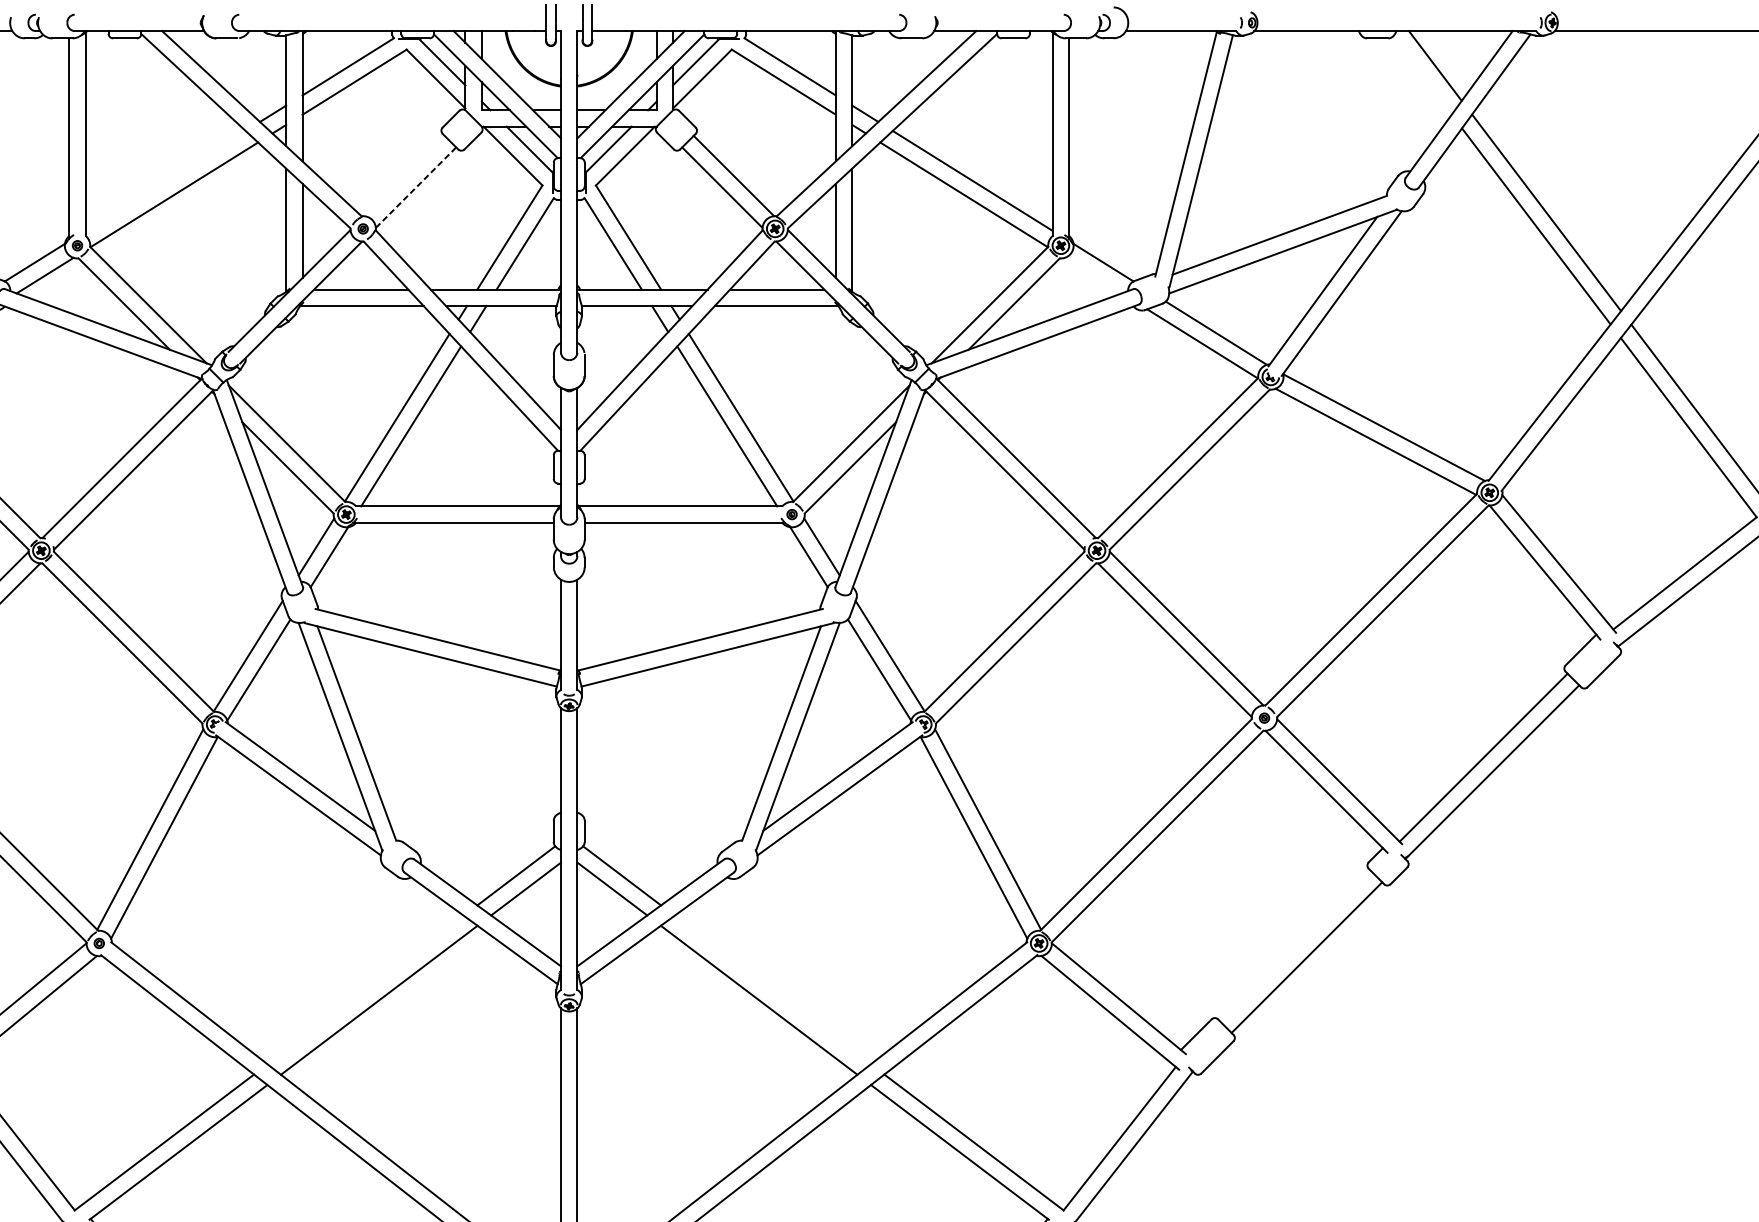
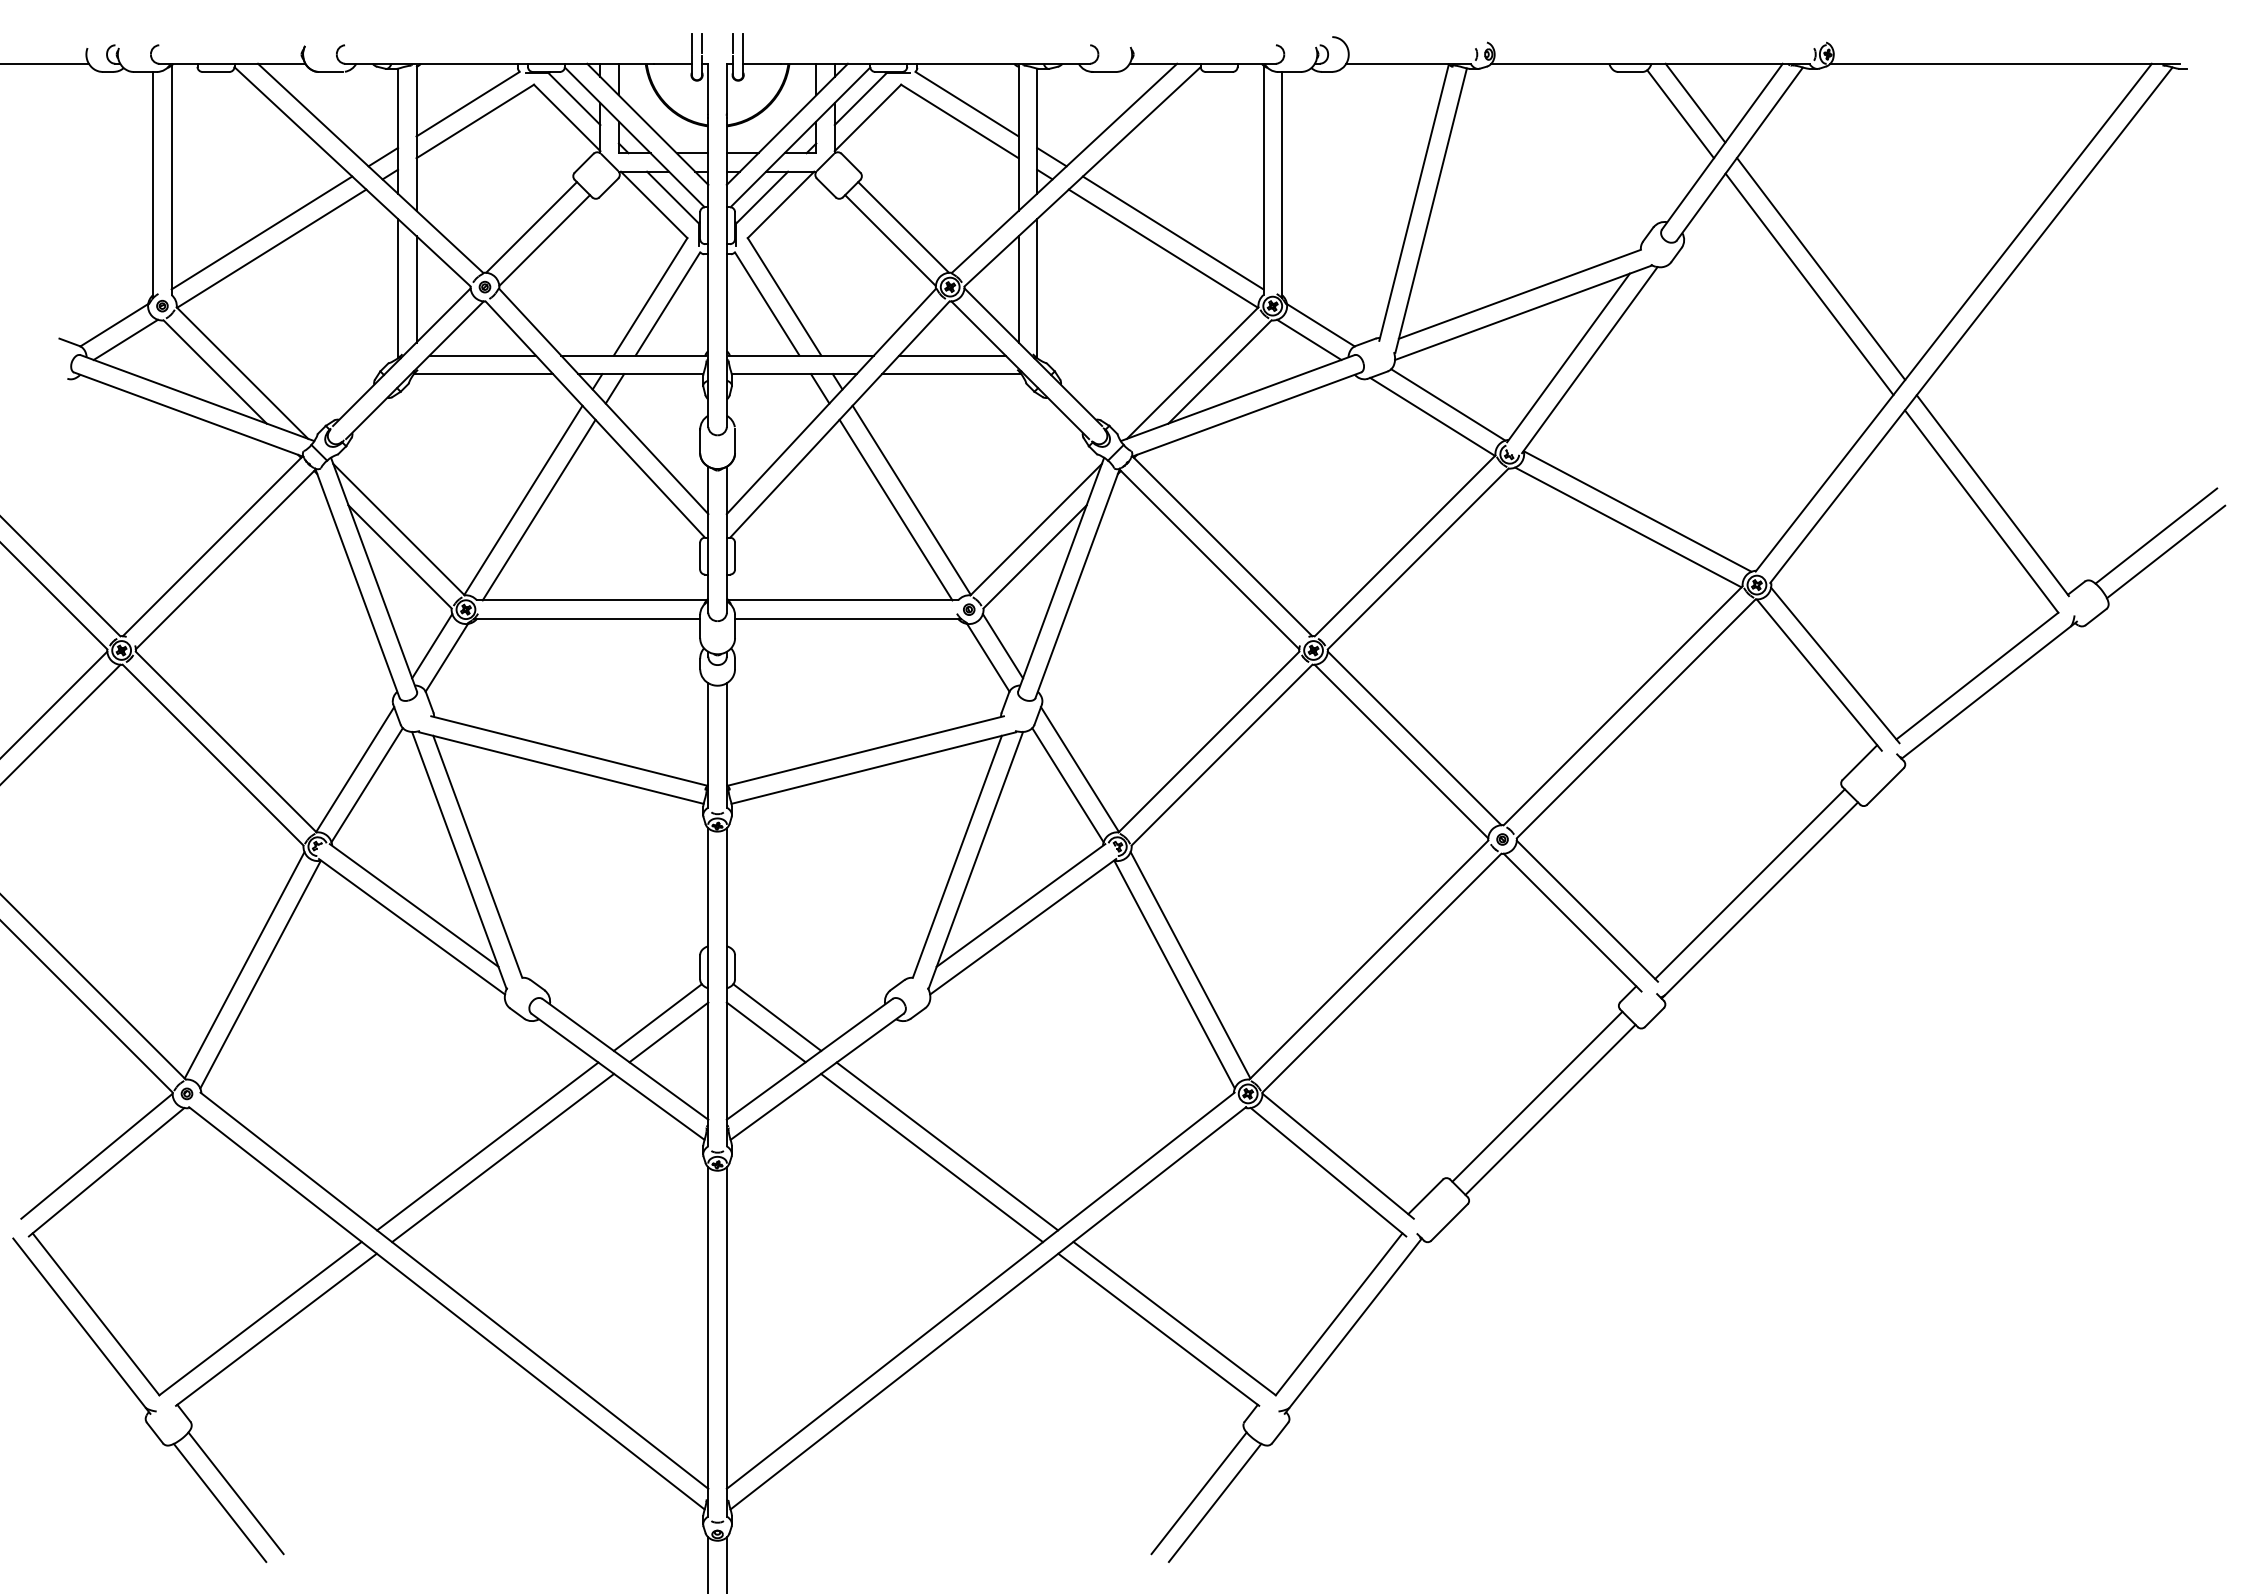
line: (1422, 76) -> (1680, 114), added
line: (404, 176) -> (531, 227), added
line: (165, 180) -> (261, 232), added
line: (416, 187) -> (545, 240), dashed -> solid
line: (1093, 275) -> (1309, 339), added
line: (1295, 945) -> (1537, 1096), added
line: (365, 990) -> (487, 1146), added
line: (772, 990) -> (947, 1146), added

